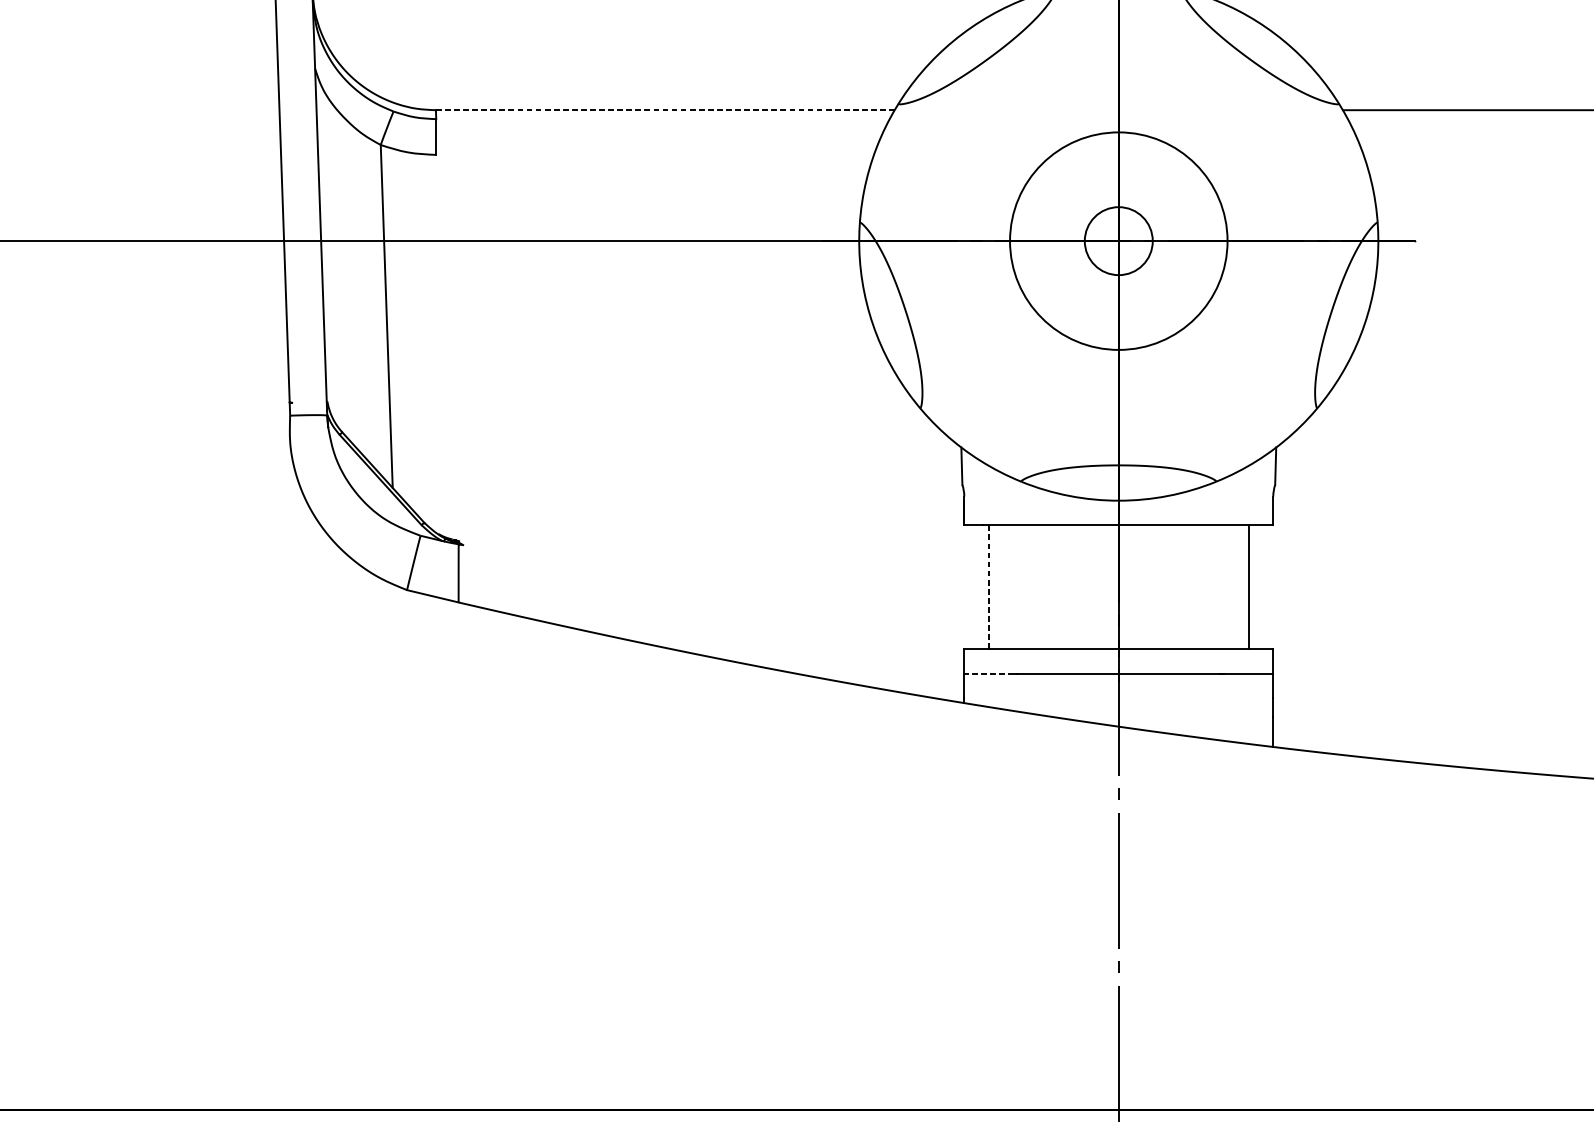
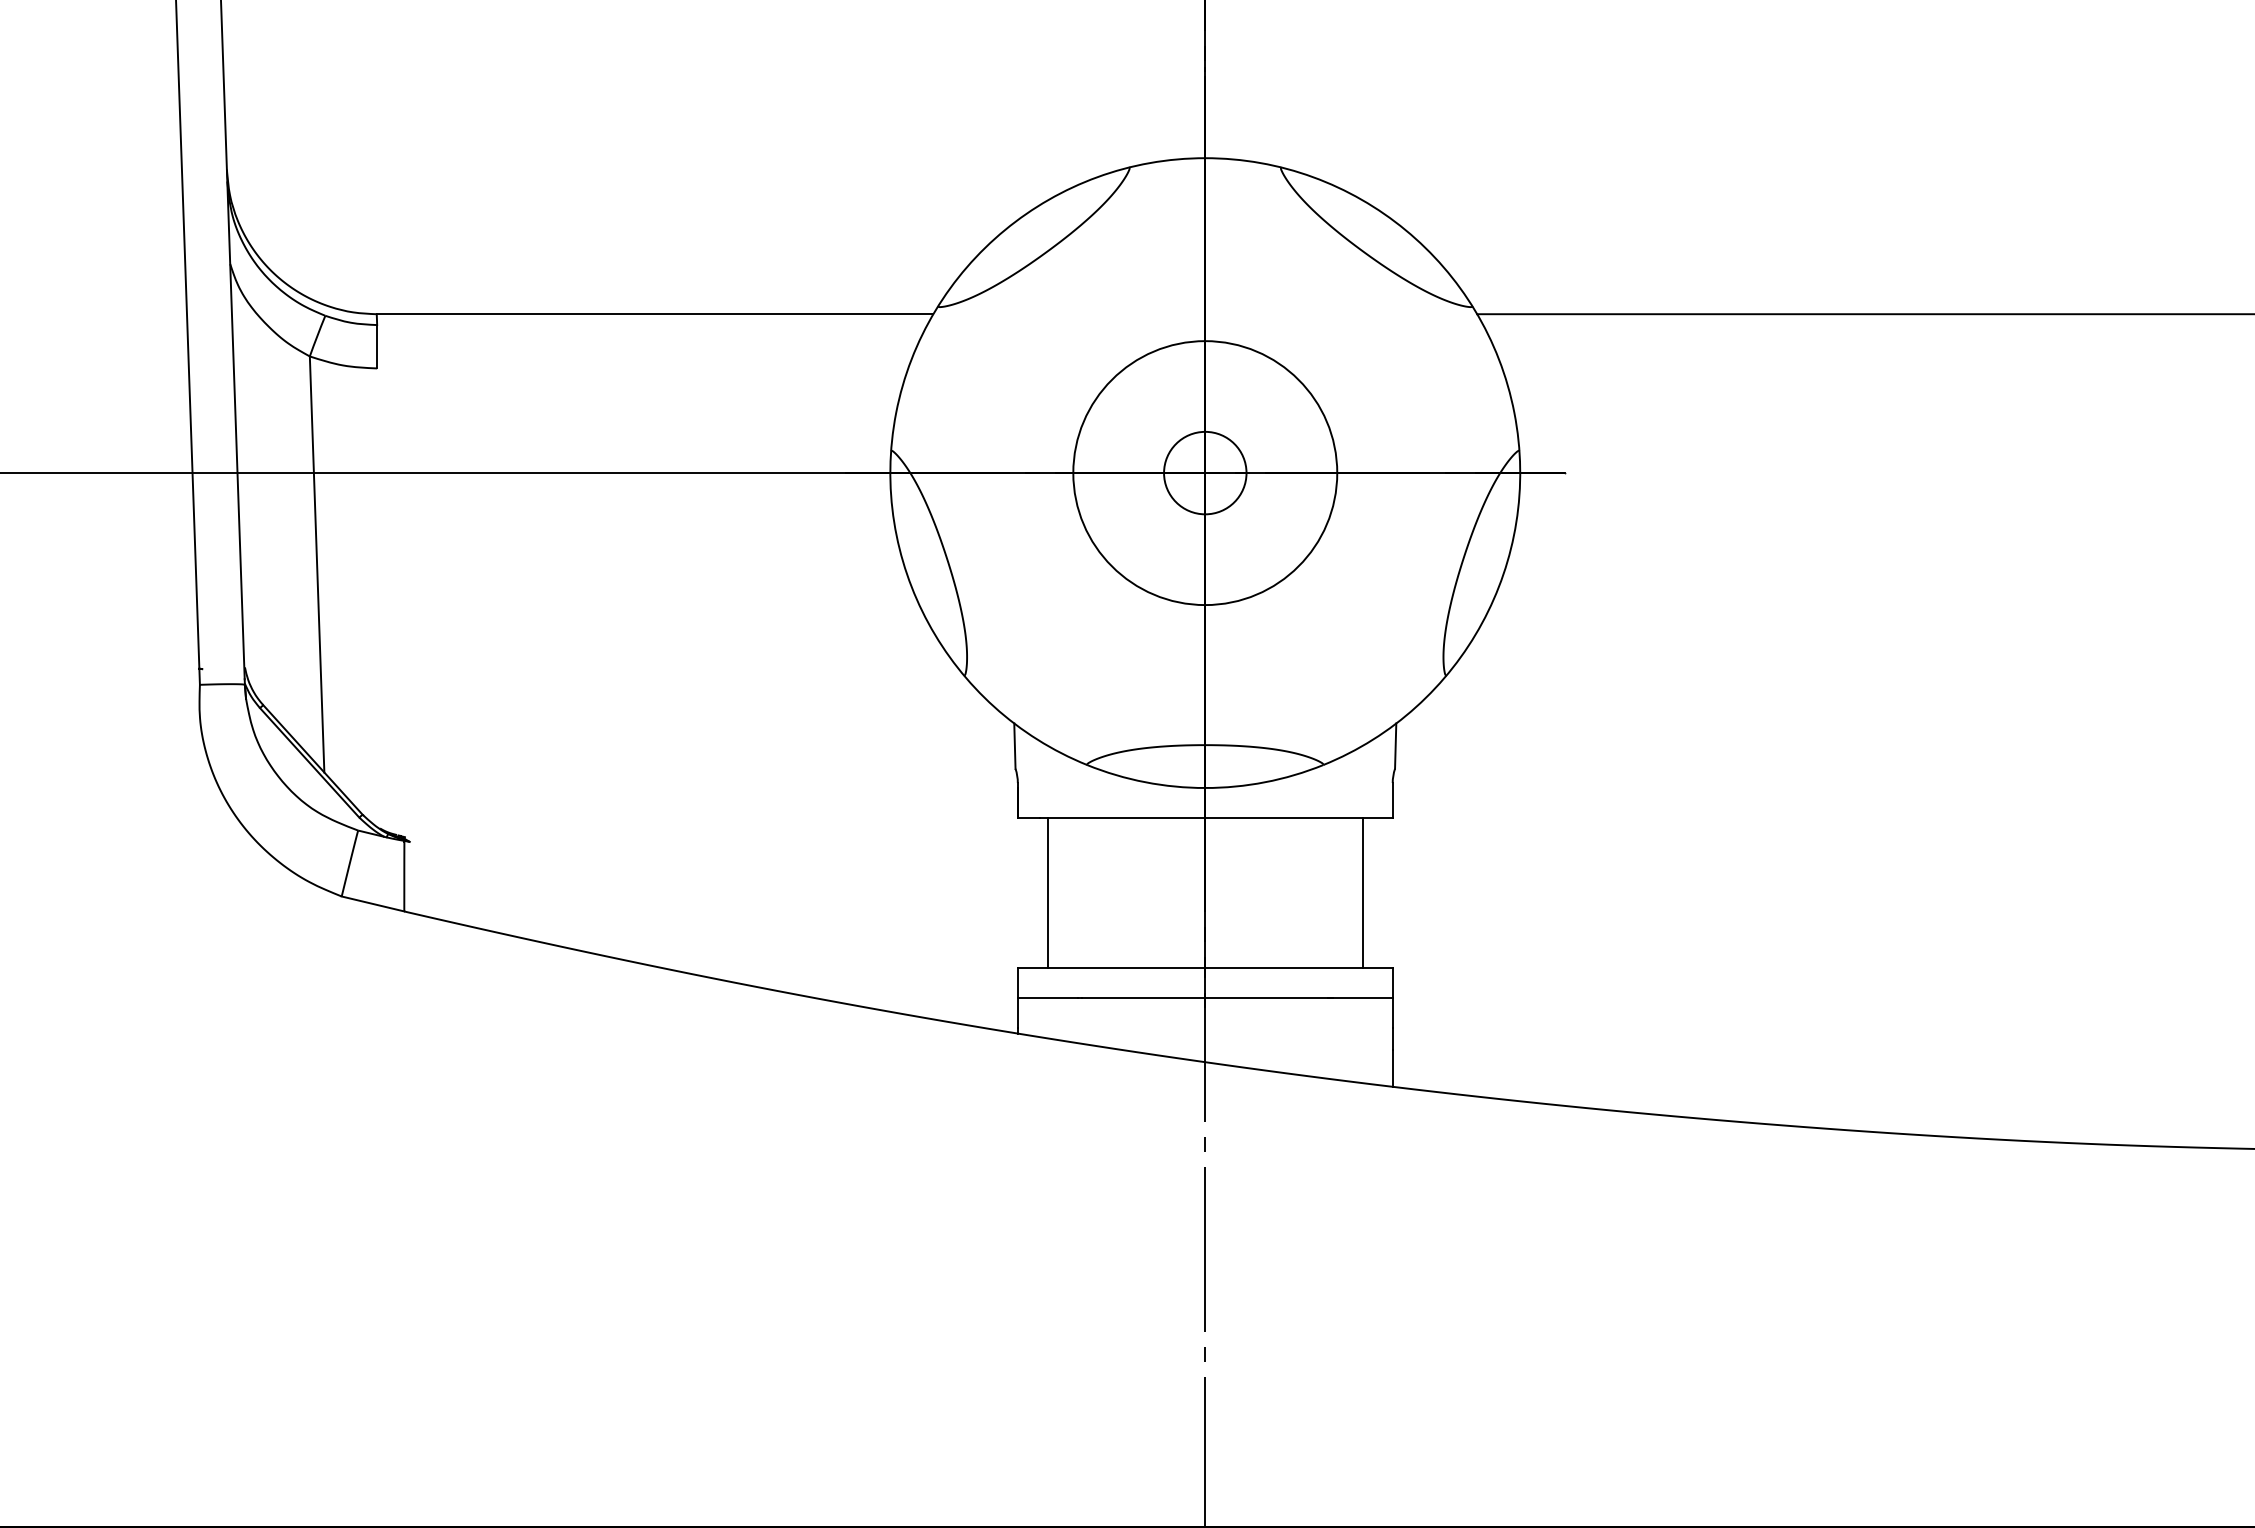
line: (665, 110) -> (655, 314), dashed -> solid
line: (988, 586) -> (1047, 892), dashed -> solid
line: (988, 673) -> (1047, 997), dashed -> solid

